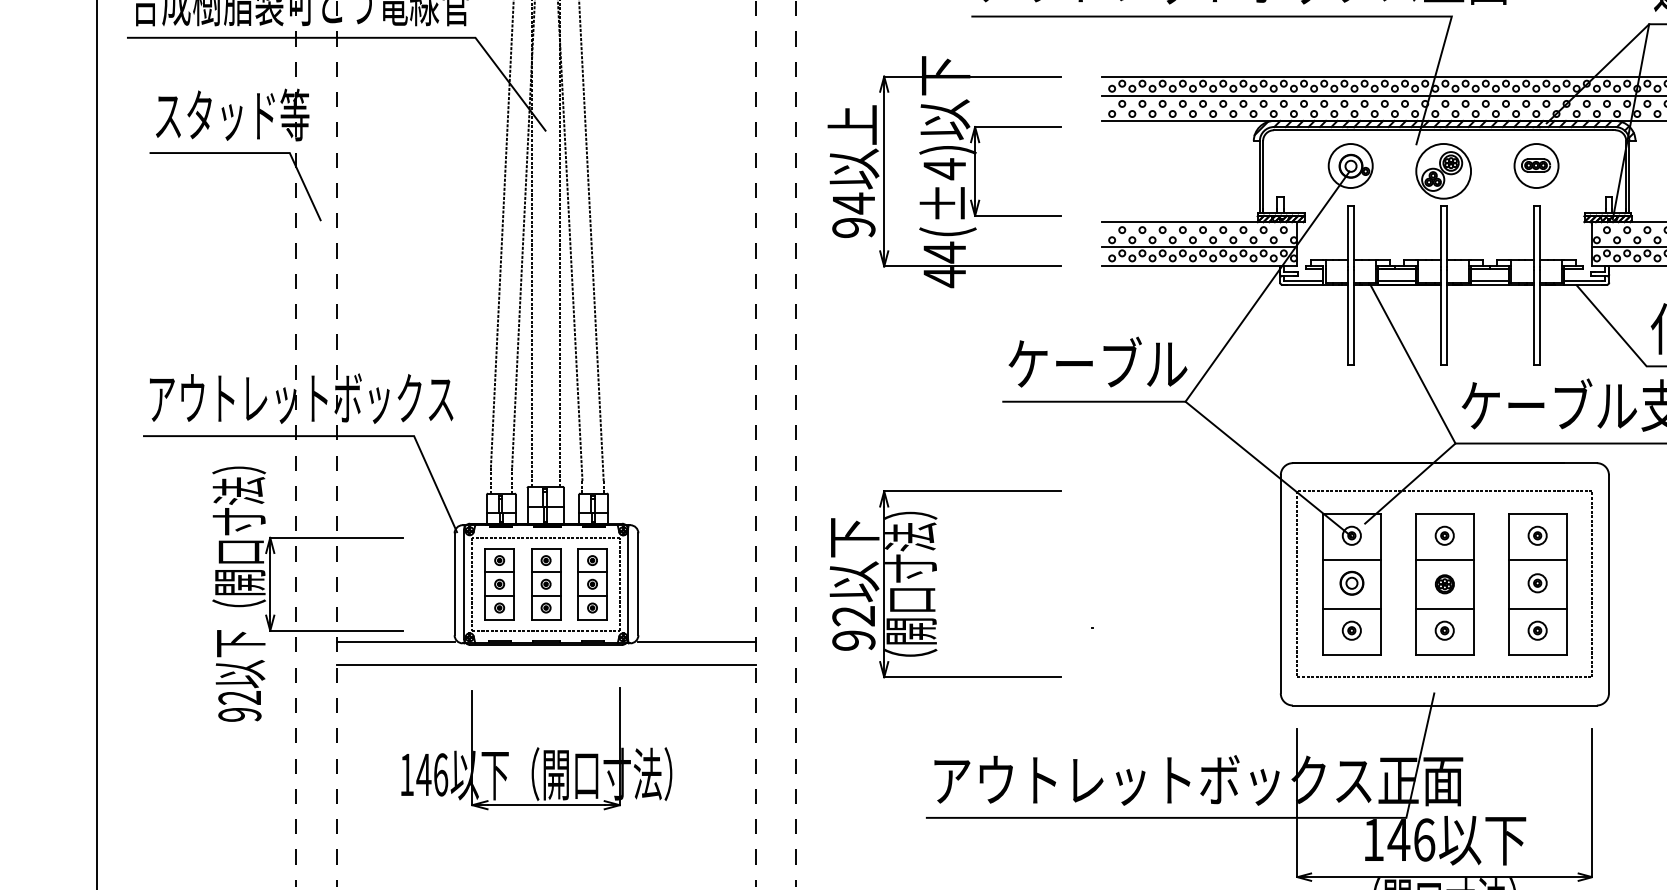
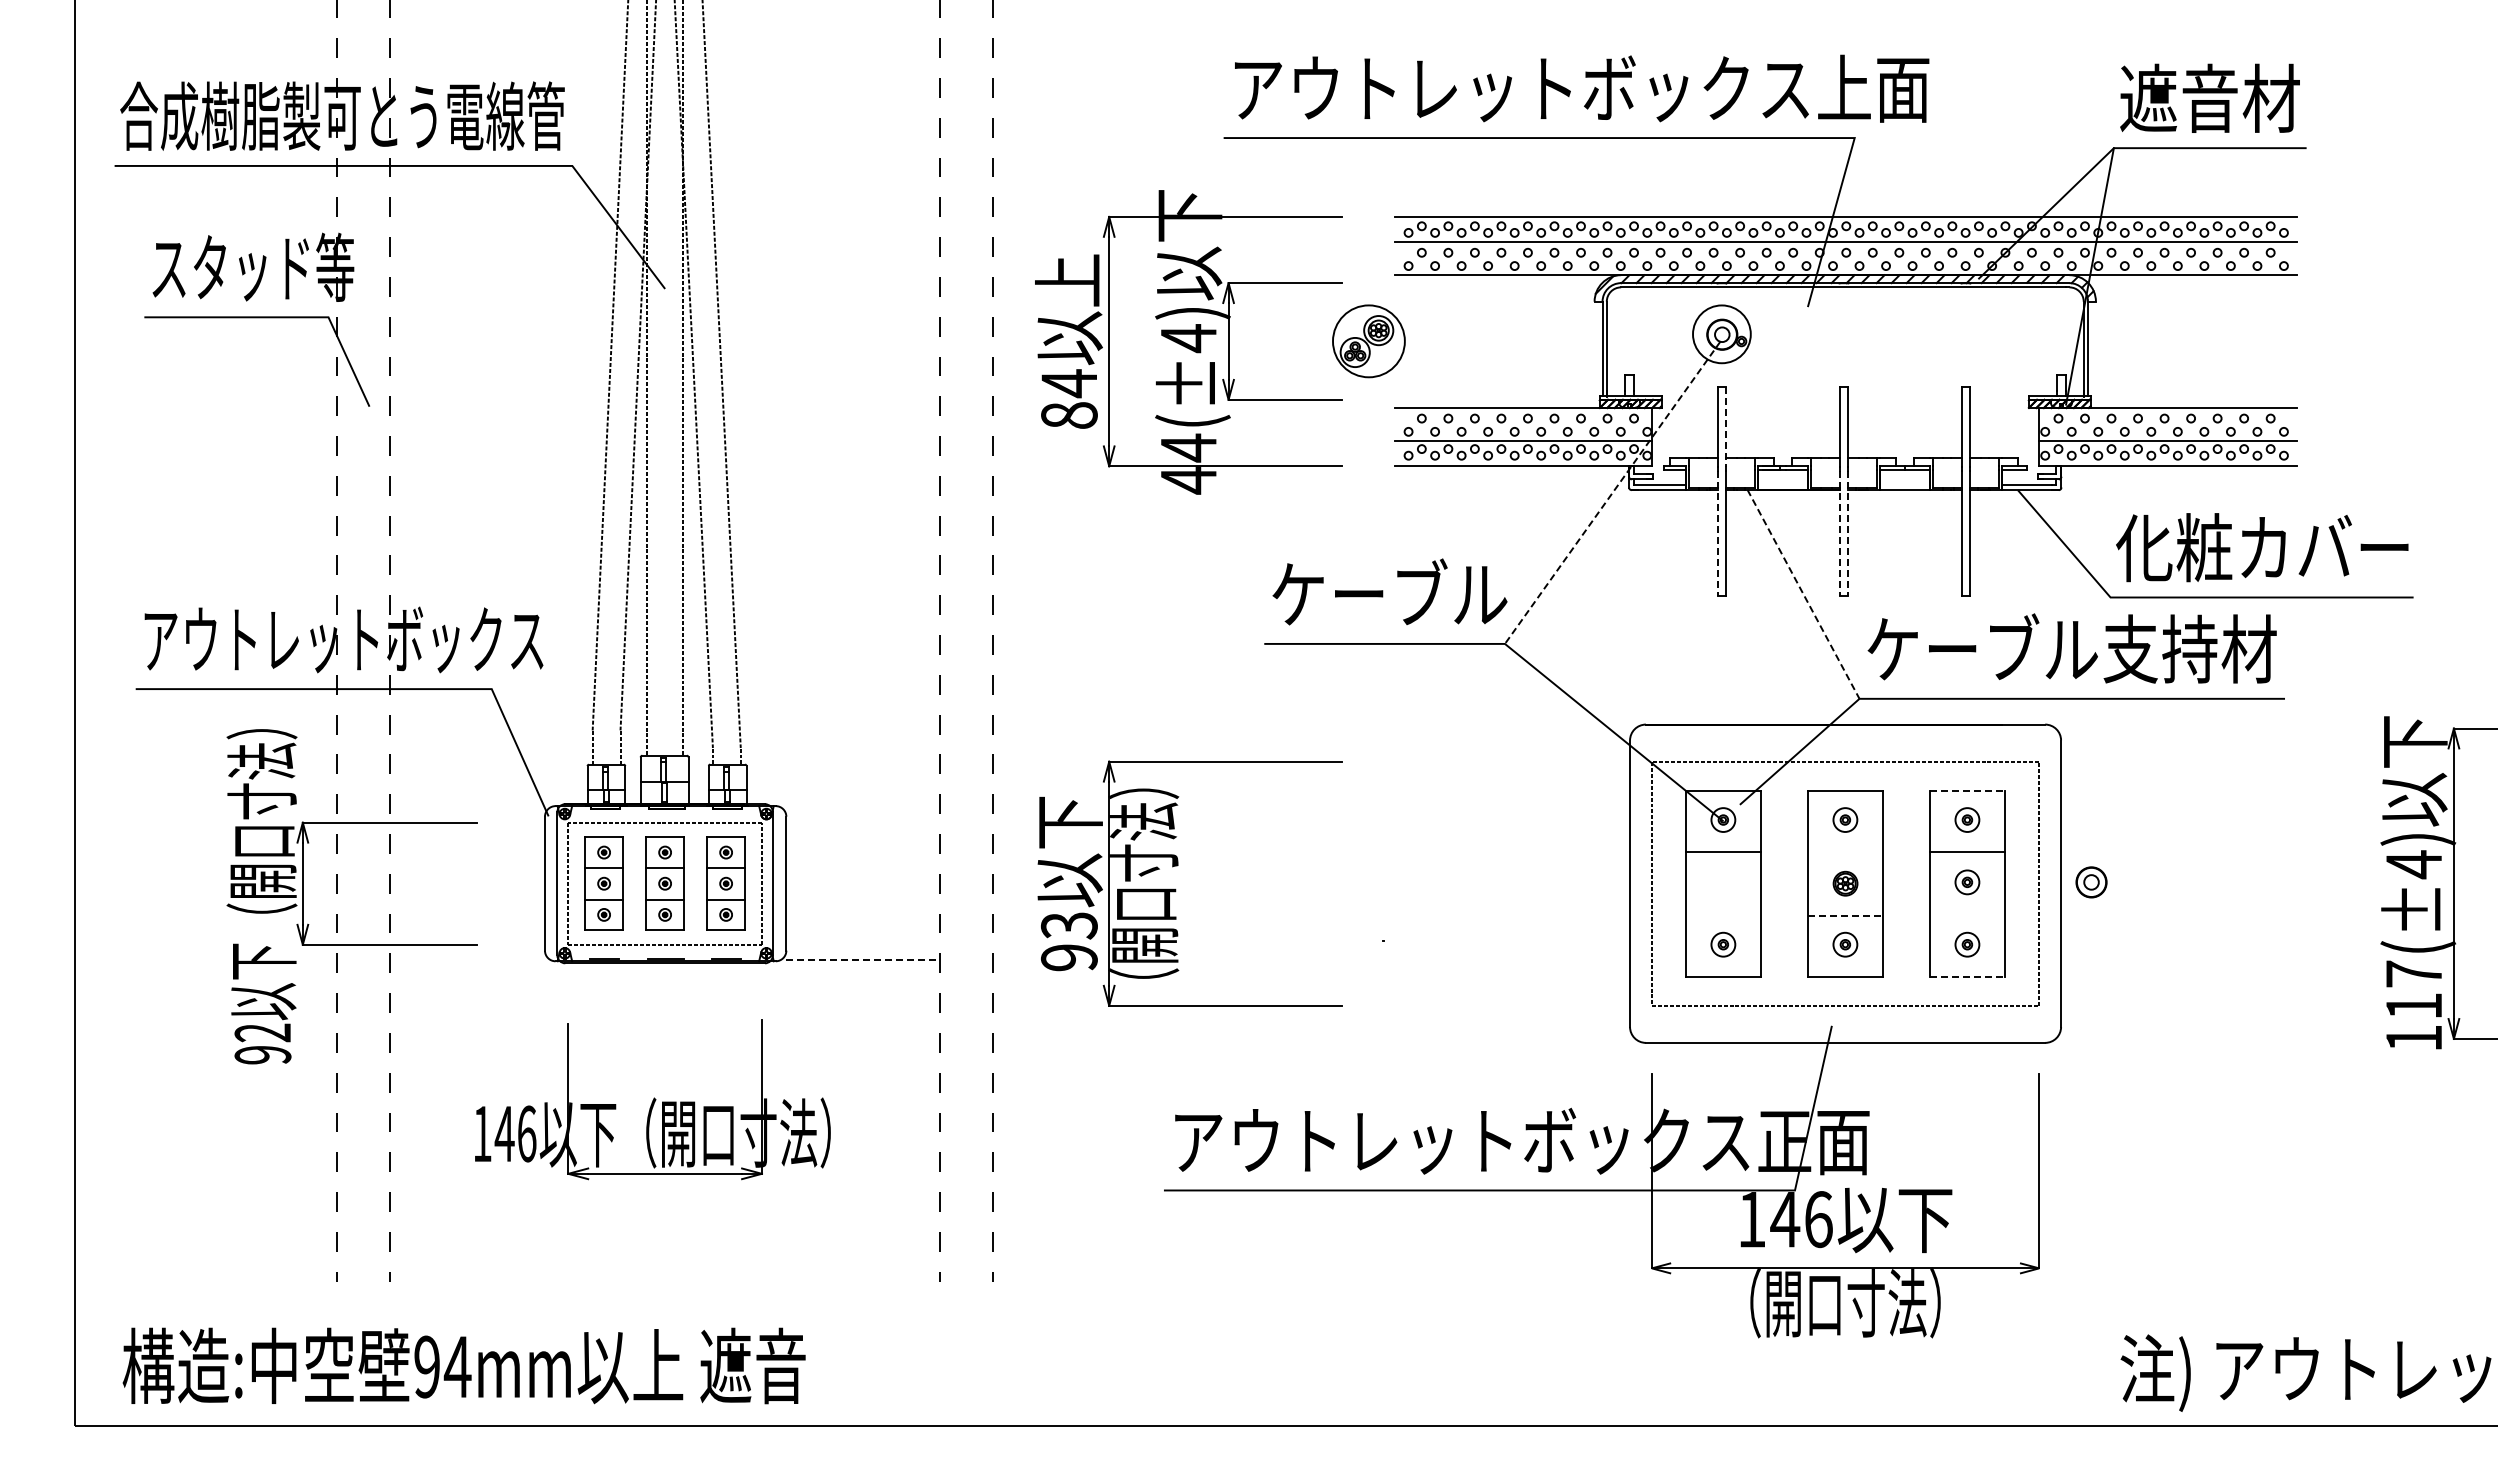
part: (1536, 166) -> (1965, 334), removed
part: (1443, 171) -> (1368, 341), moved
text: (853, 227) -> (1068, 415), 94 -> 84
line: (1353, 236) -> (1725, 427), solid -> dashed
line: (1396, 280) -> (1782, 484), removed
line: (1489, 280) -> (1904, 484), removed
line: (1267, 286) -> (1612, 492), solid -> dashed
line: (1347, 317) -> (1717, 533), solid -> dashed
line: (1441, 317) -> (1840, 533), solid -> dashed
line: (1447, 317) -> (1848, 533), solid -> dashed
line: (1412, 364) -> (1803, 594), solid -> dashed
line: (1537, 513) -> (1967, 790), solid -> dashed
line: (1444, 559) -> (1845, 851), removed
part: (1351, 583) -> (2091, 882), moved
line: (1351, 608) -> (1723, 915), removed
line: (1444, 608) -> (1845, 915), solid -> dashed
line: (1537, 608) -> (1967, 915), removed
text: (853, 616) -> (1069, 925), 92 -> 93
line: (394, 642) -> (466, 960), removed
line: (697, 642) -> (863, 960), solid -> dashed
line: (1537, 654) -> (1967, 976), solid -> dashed
line: (545, 664) -> (664, 989), removed

